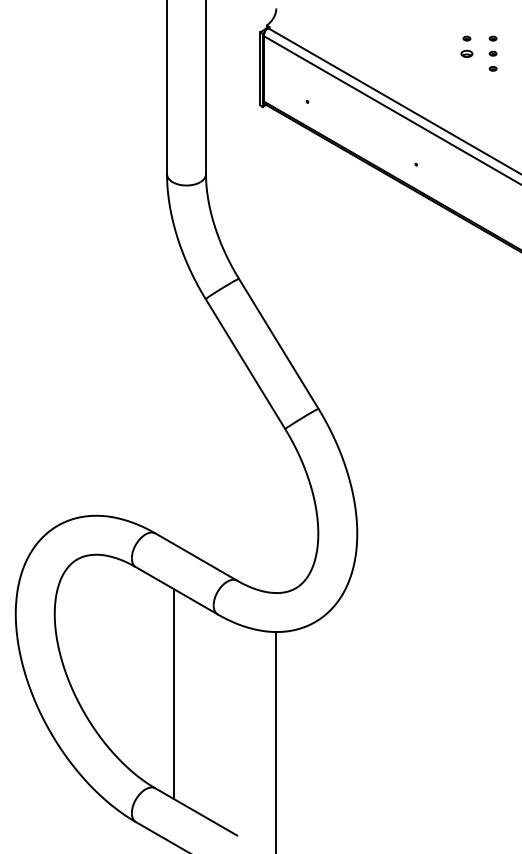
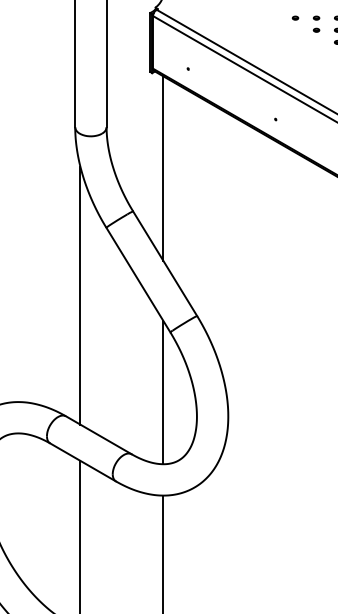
part: (440, 38) -> (295, 18), added
part: (466, 53) -> (316, 30), size x0.62
line: (276, 224) -> (163, 167), added
line: (173, 383) -> (80, 295), added
line: (276, 503) -> (163, 392), added

